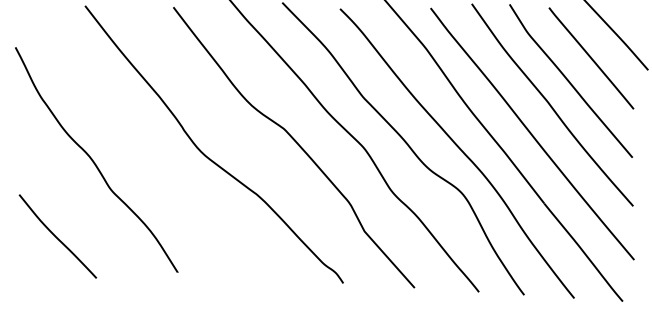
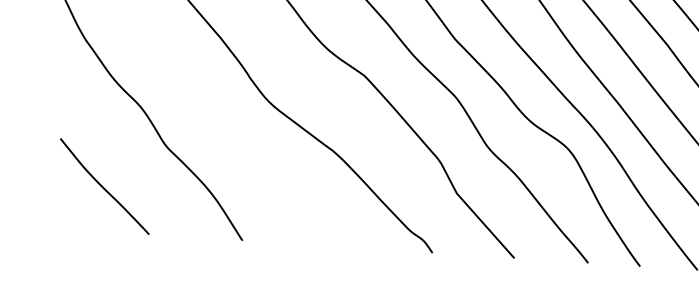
curve: (56, 236) -> (103, 186), moved

